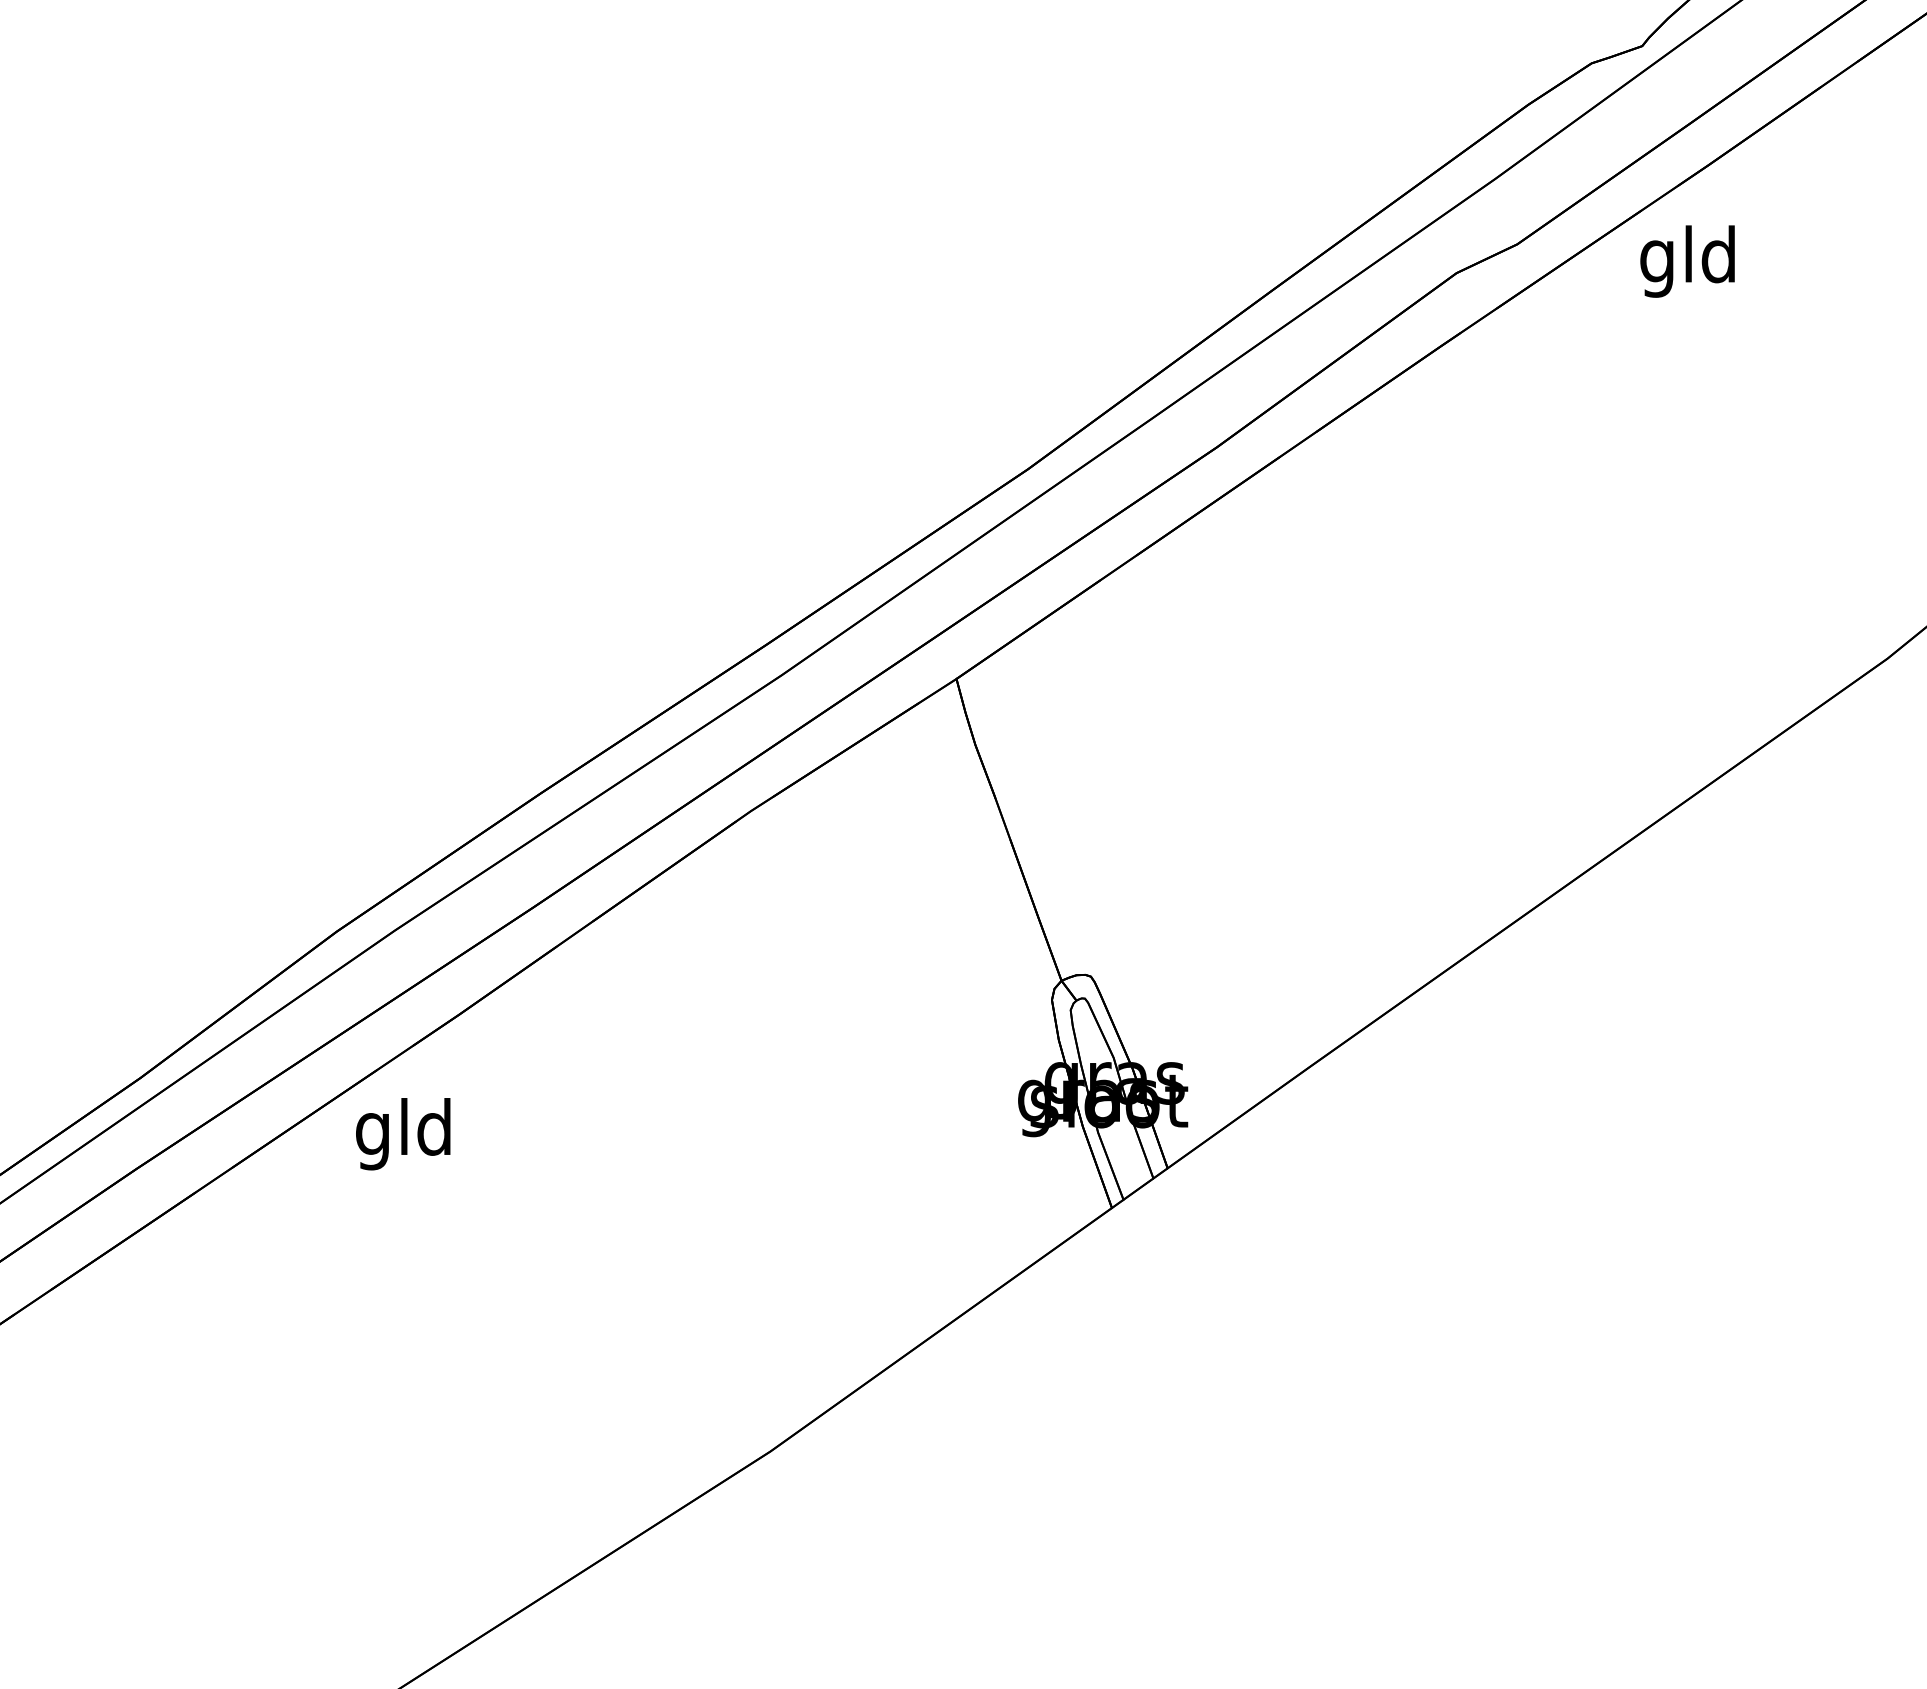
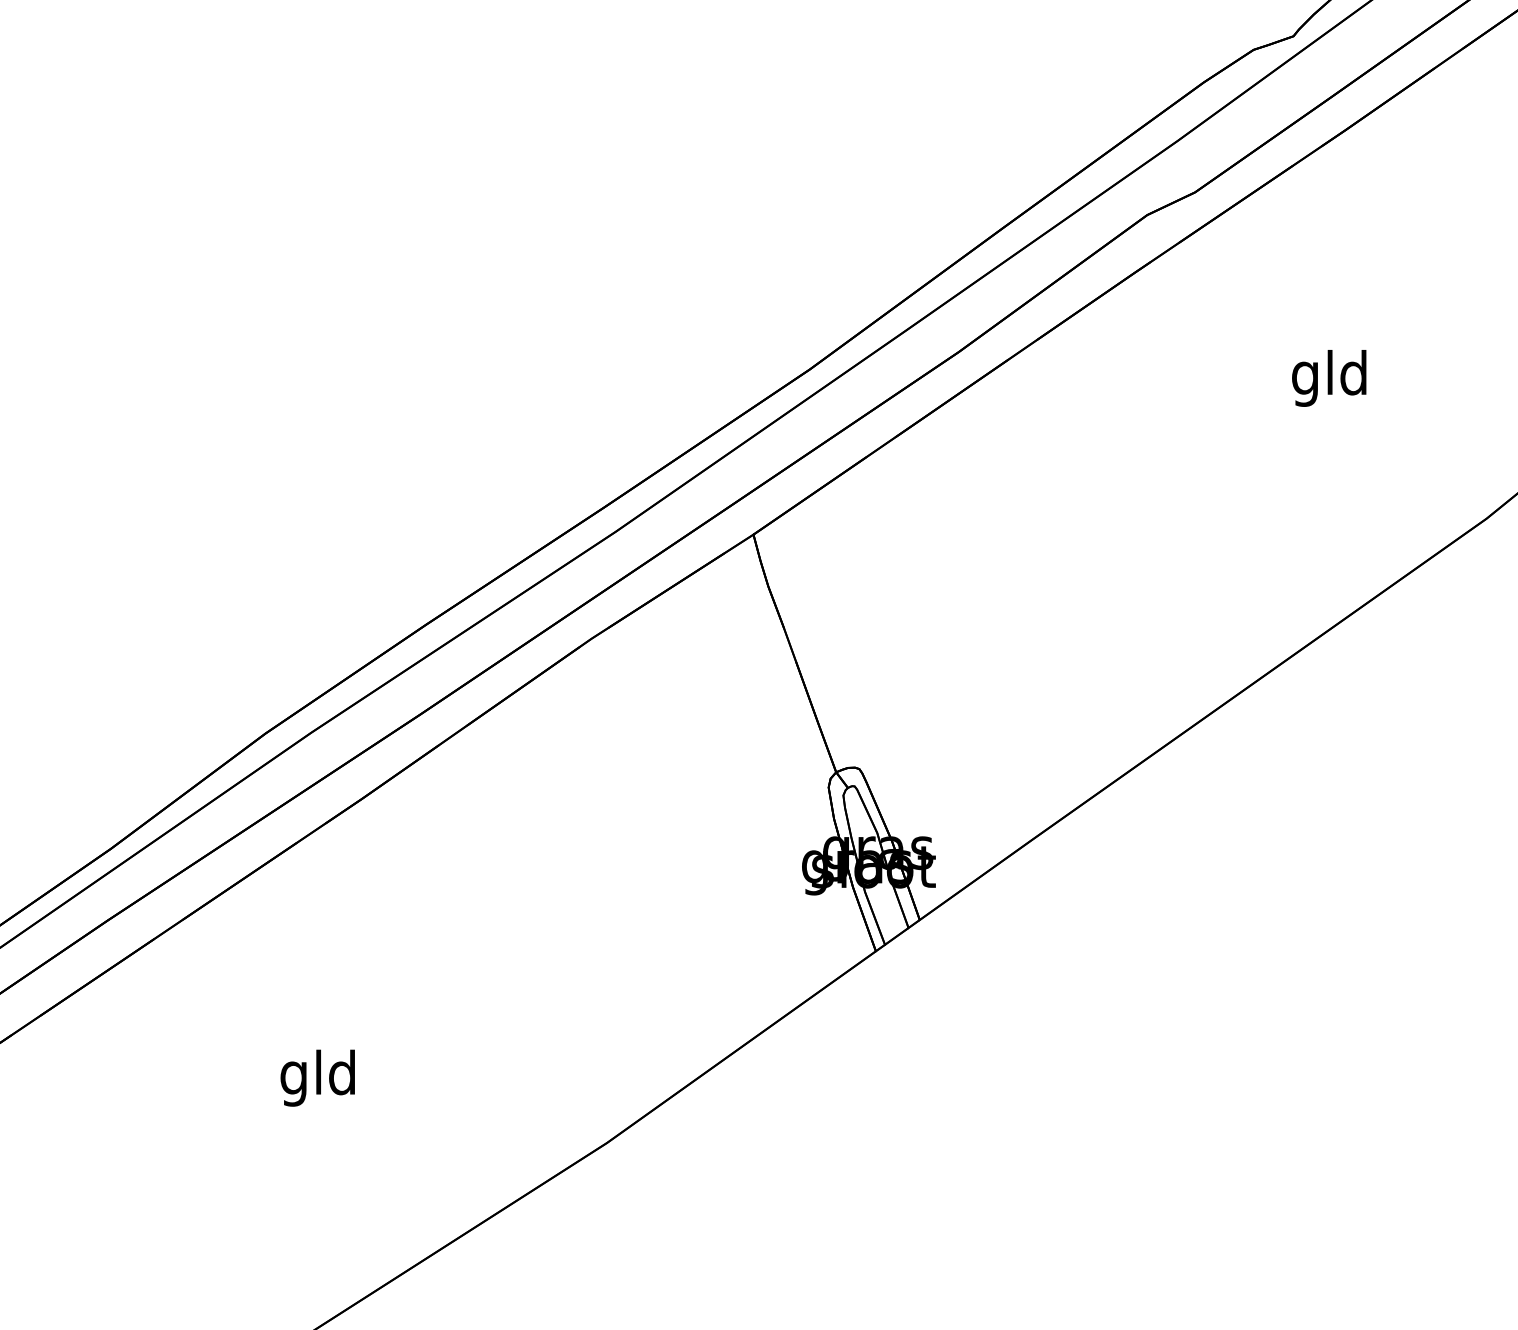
text: (1687, 261) -> (1329, 378), moved
text: (403, 1134) -> (317, 1078), moved

